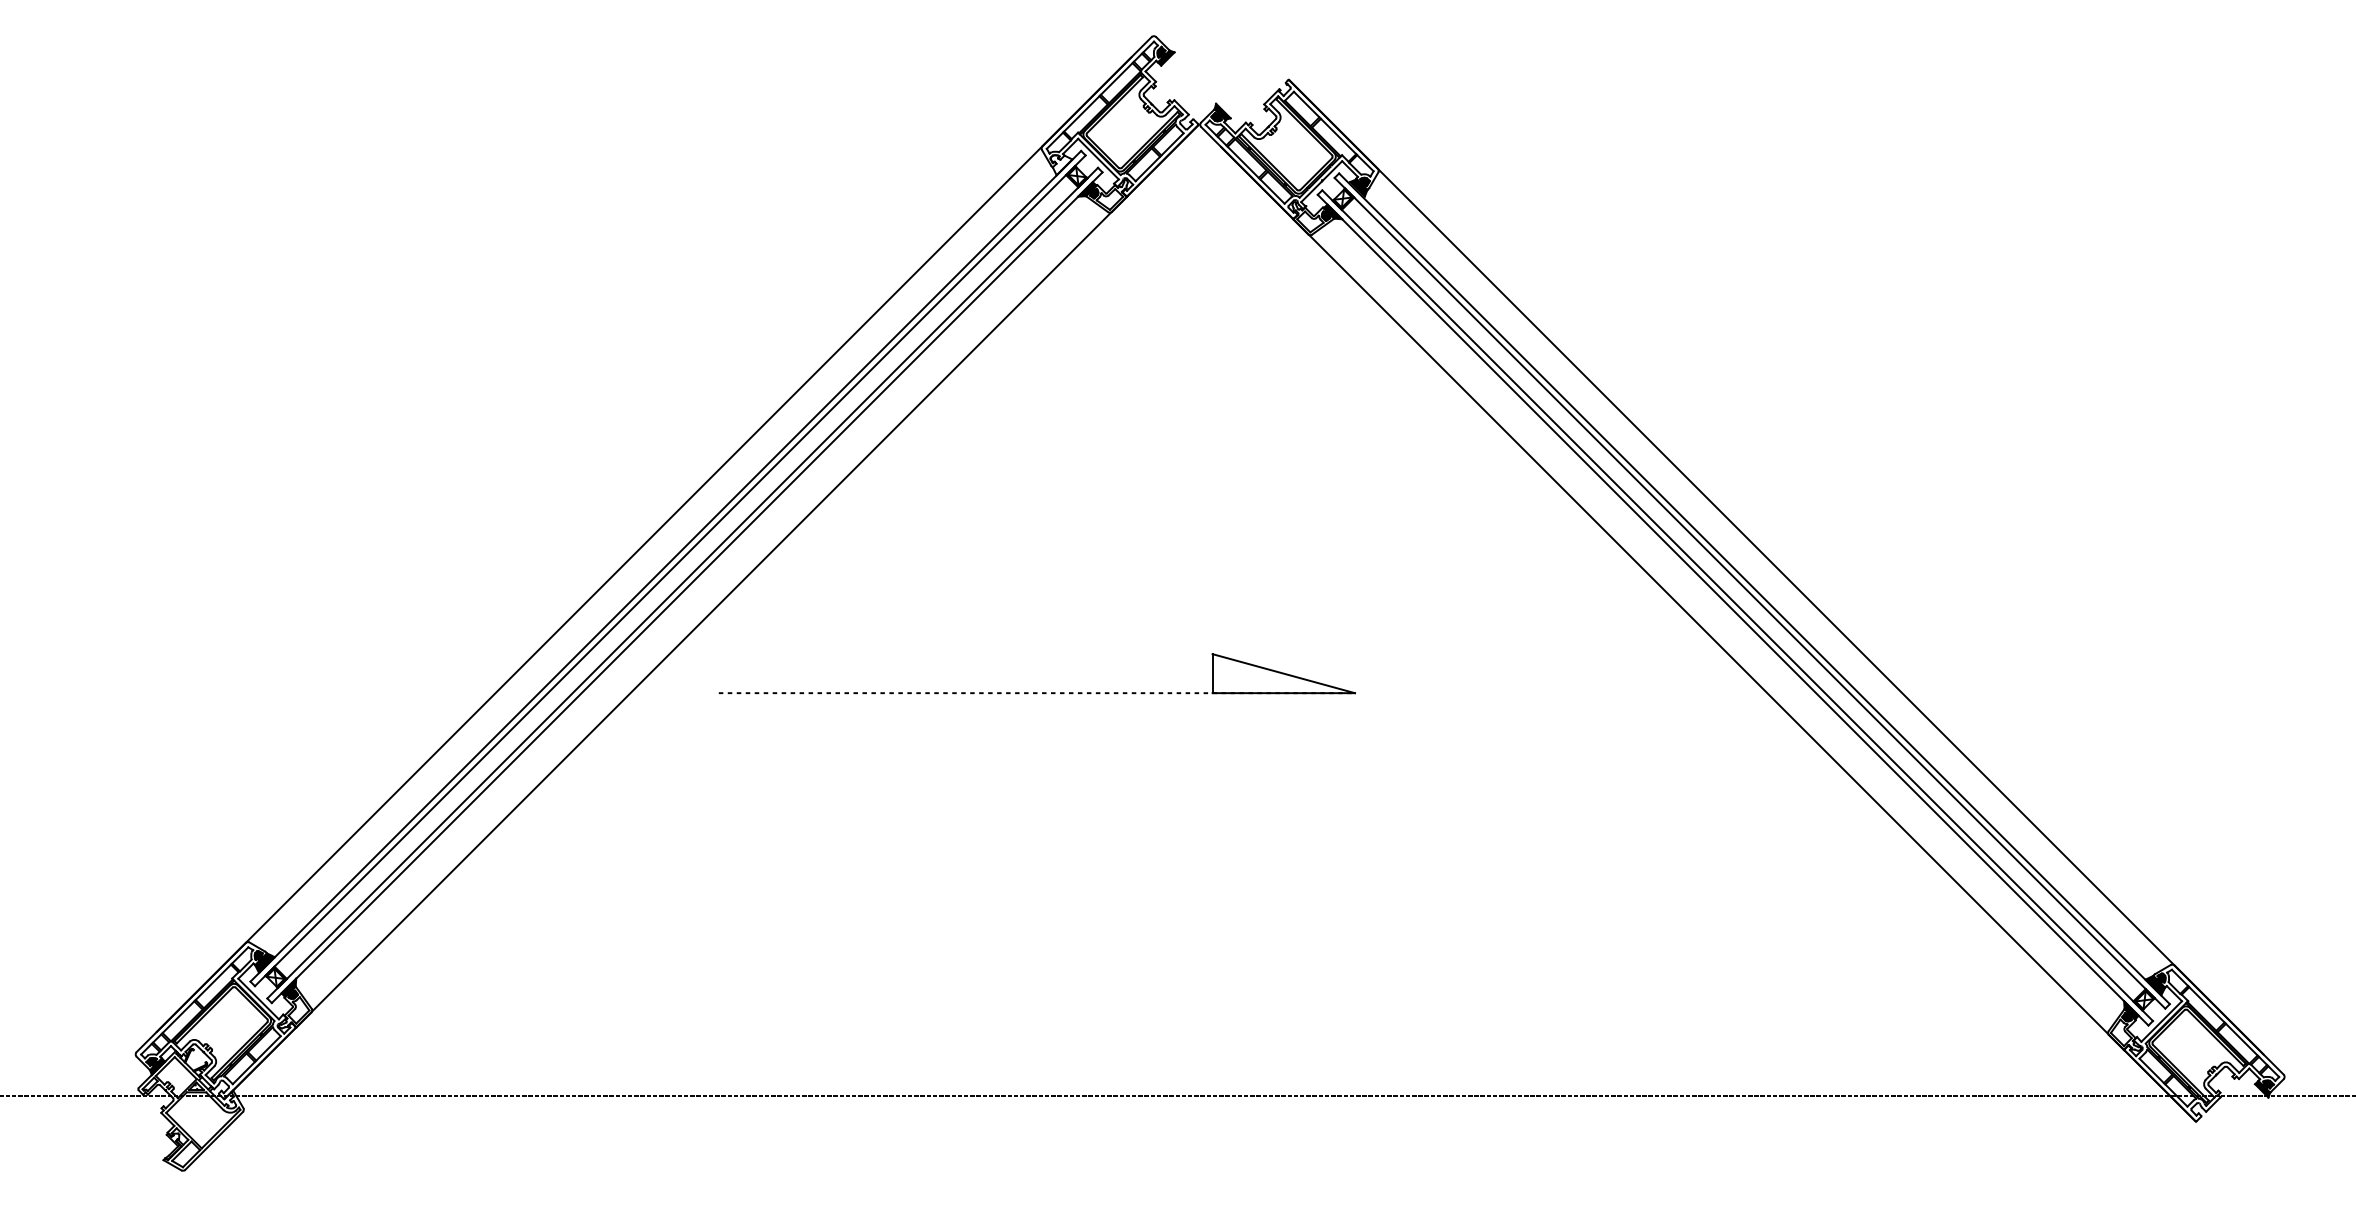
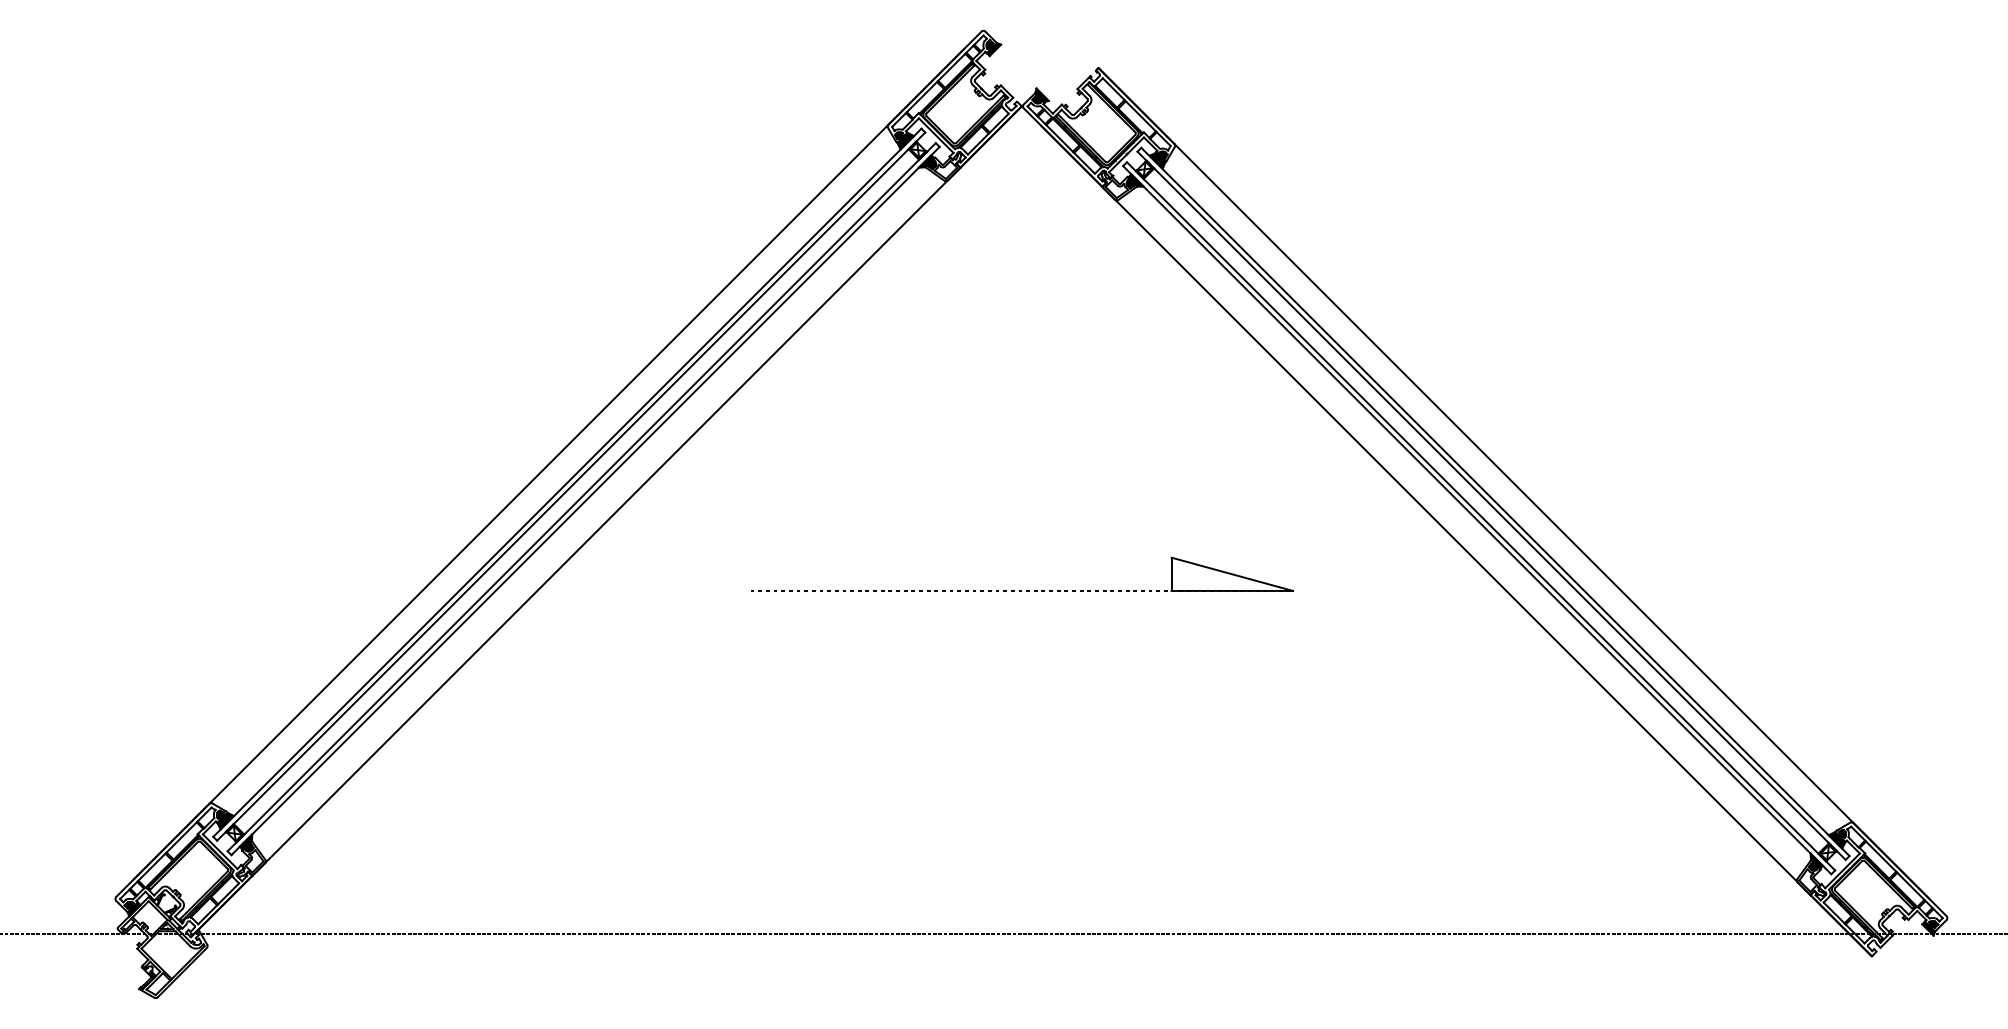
fill: (1061, 165) -> (904, 141), added
part: (1036, 692) -> (1021, 590), moved

